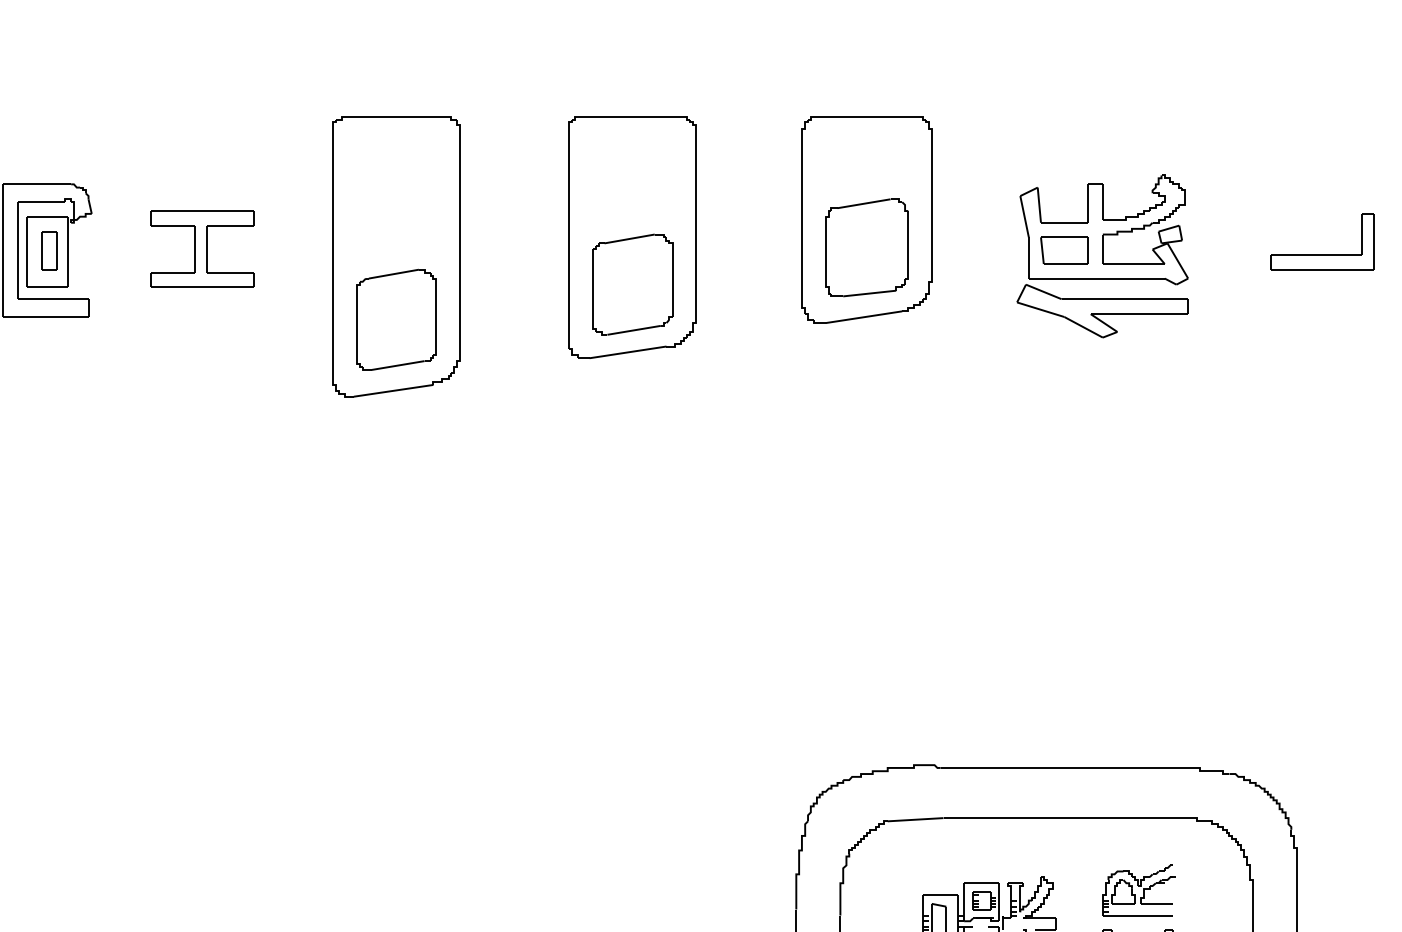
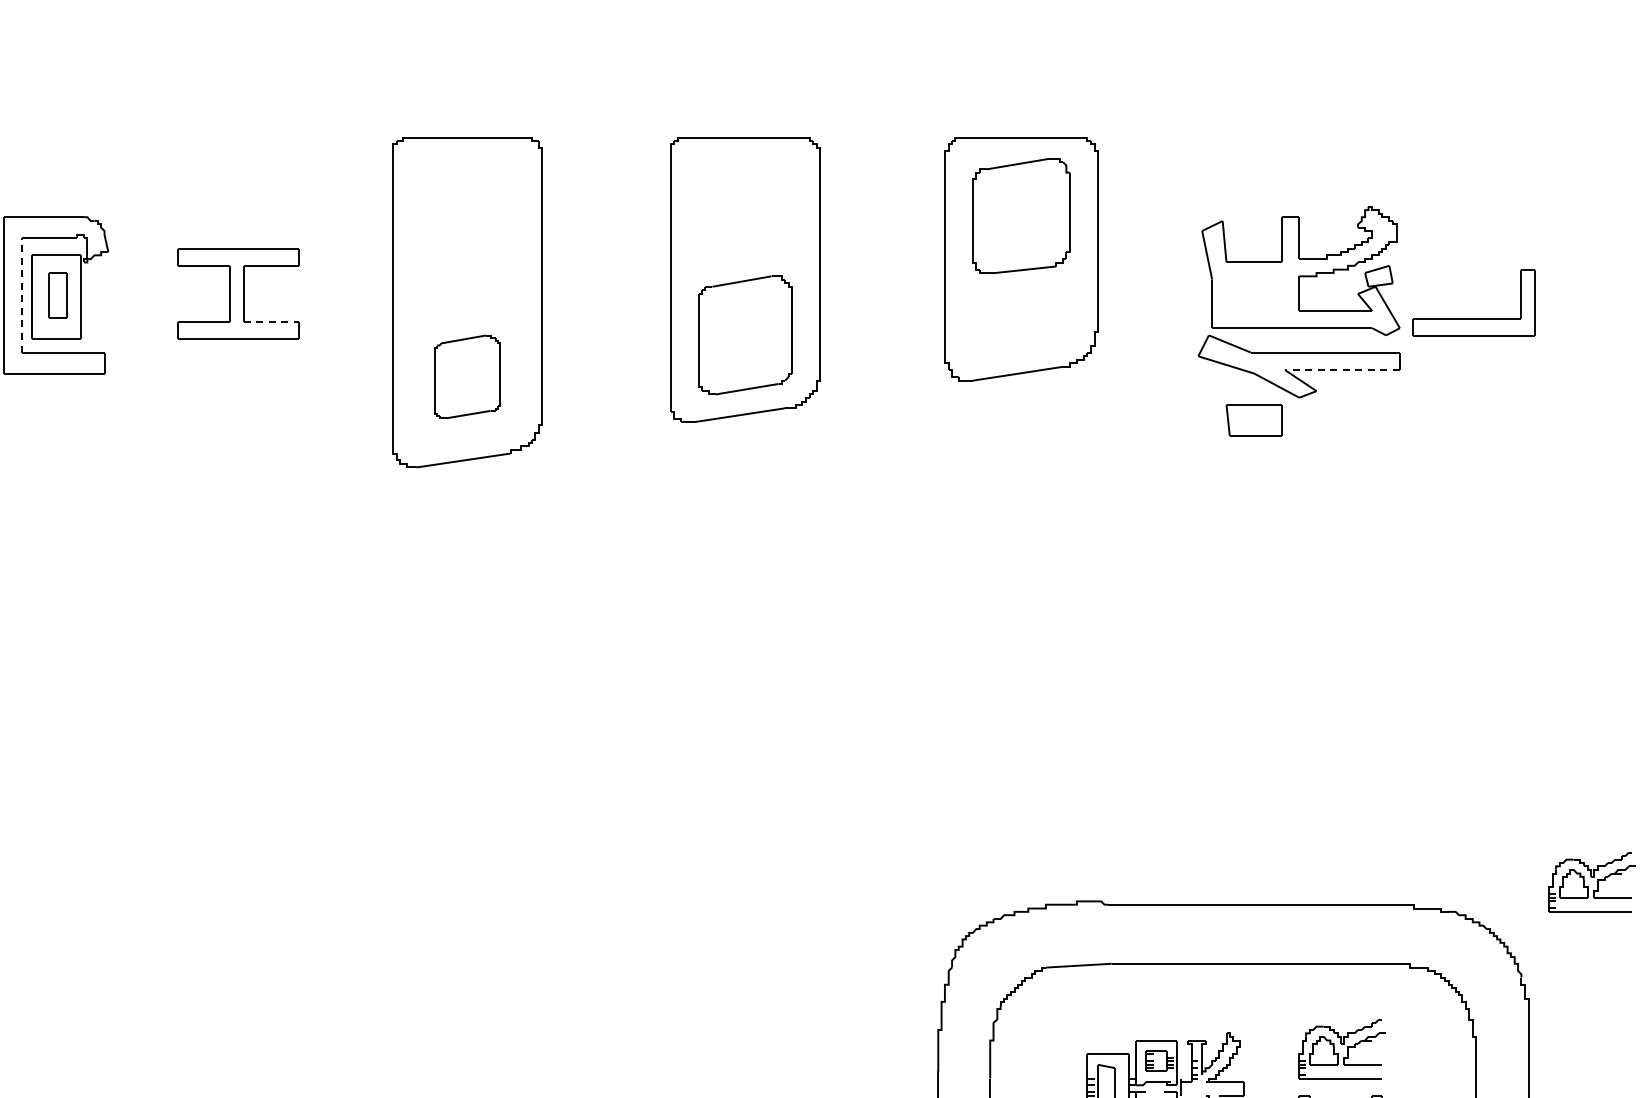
part: (866, 247) -> (1021, 215), moved
line: (18, 249) -> (21, 294), solid -> dashed
part: (1063, 250) -> (1253, 420), moved
part: (1321, 255) -> (1473, 318), moved
line: (230, 272) -> (271, 321), solid -> dashed
line: (1139, 314) -> (1342, 370), solid -> dashed
part: (396, 319) -> (467, 376), size x0.7
part: (1350, 749) -> (1591, 882), added

